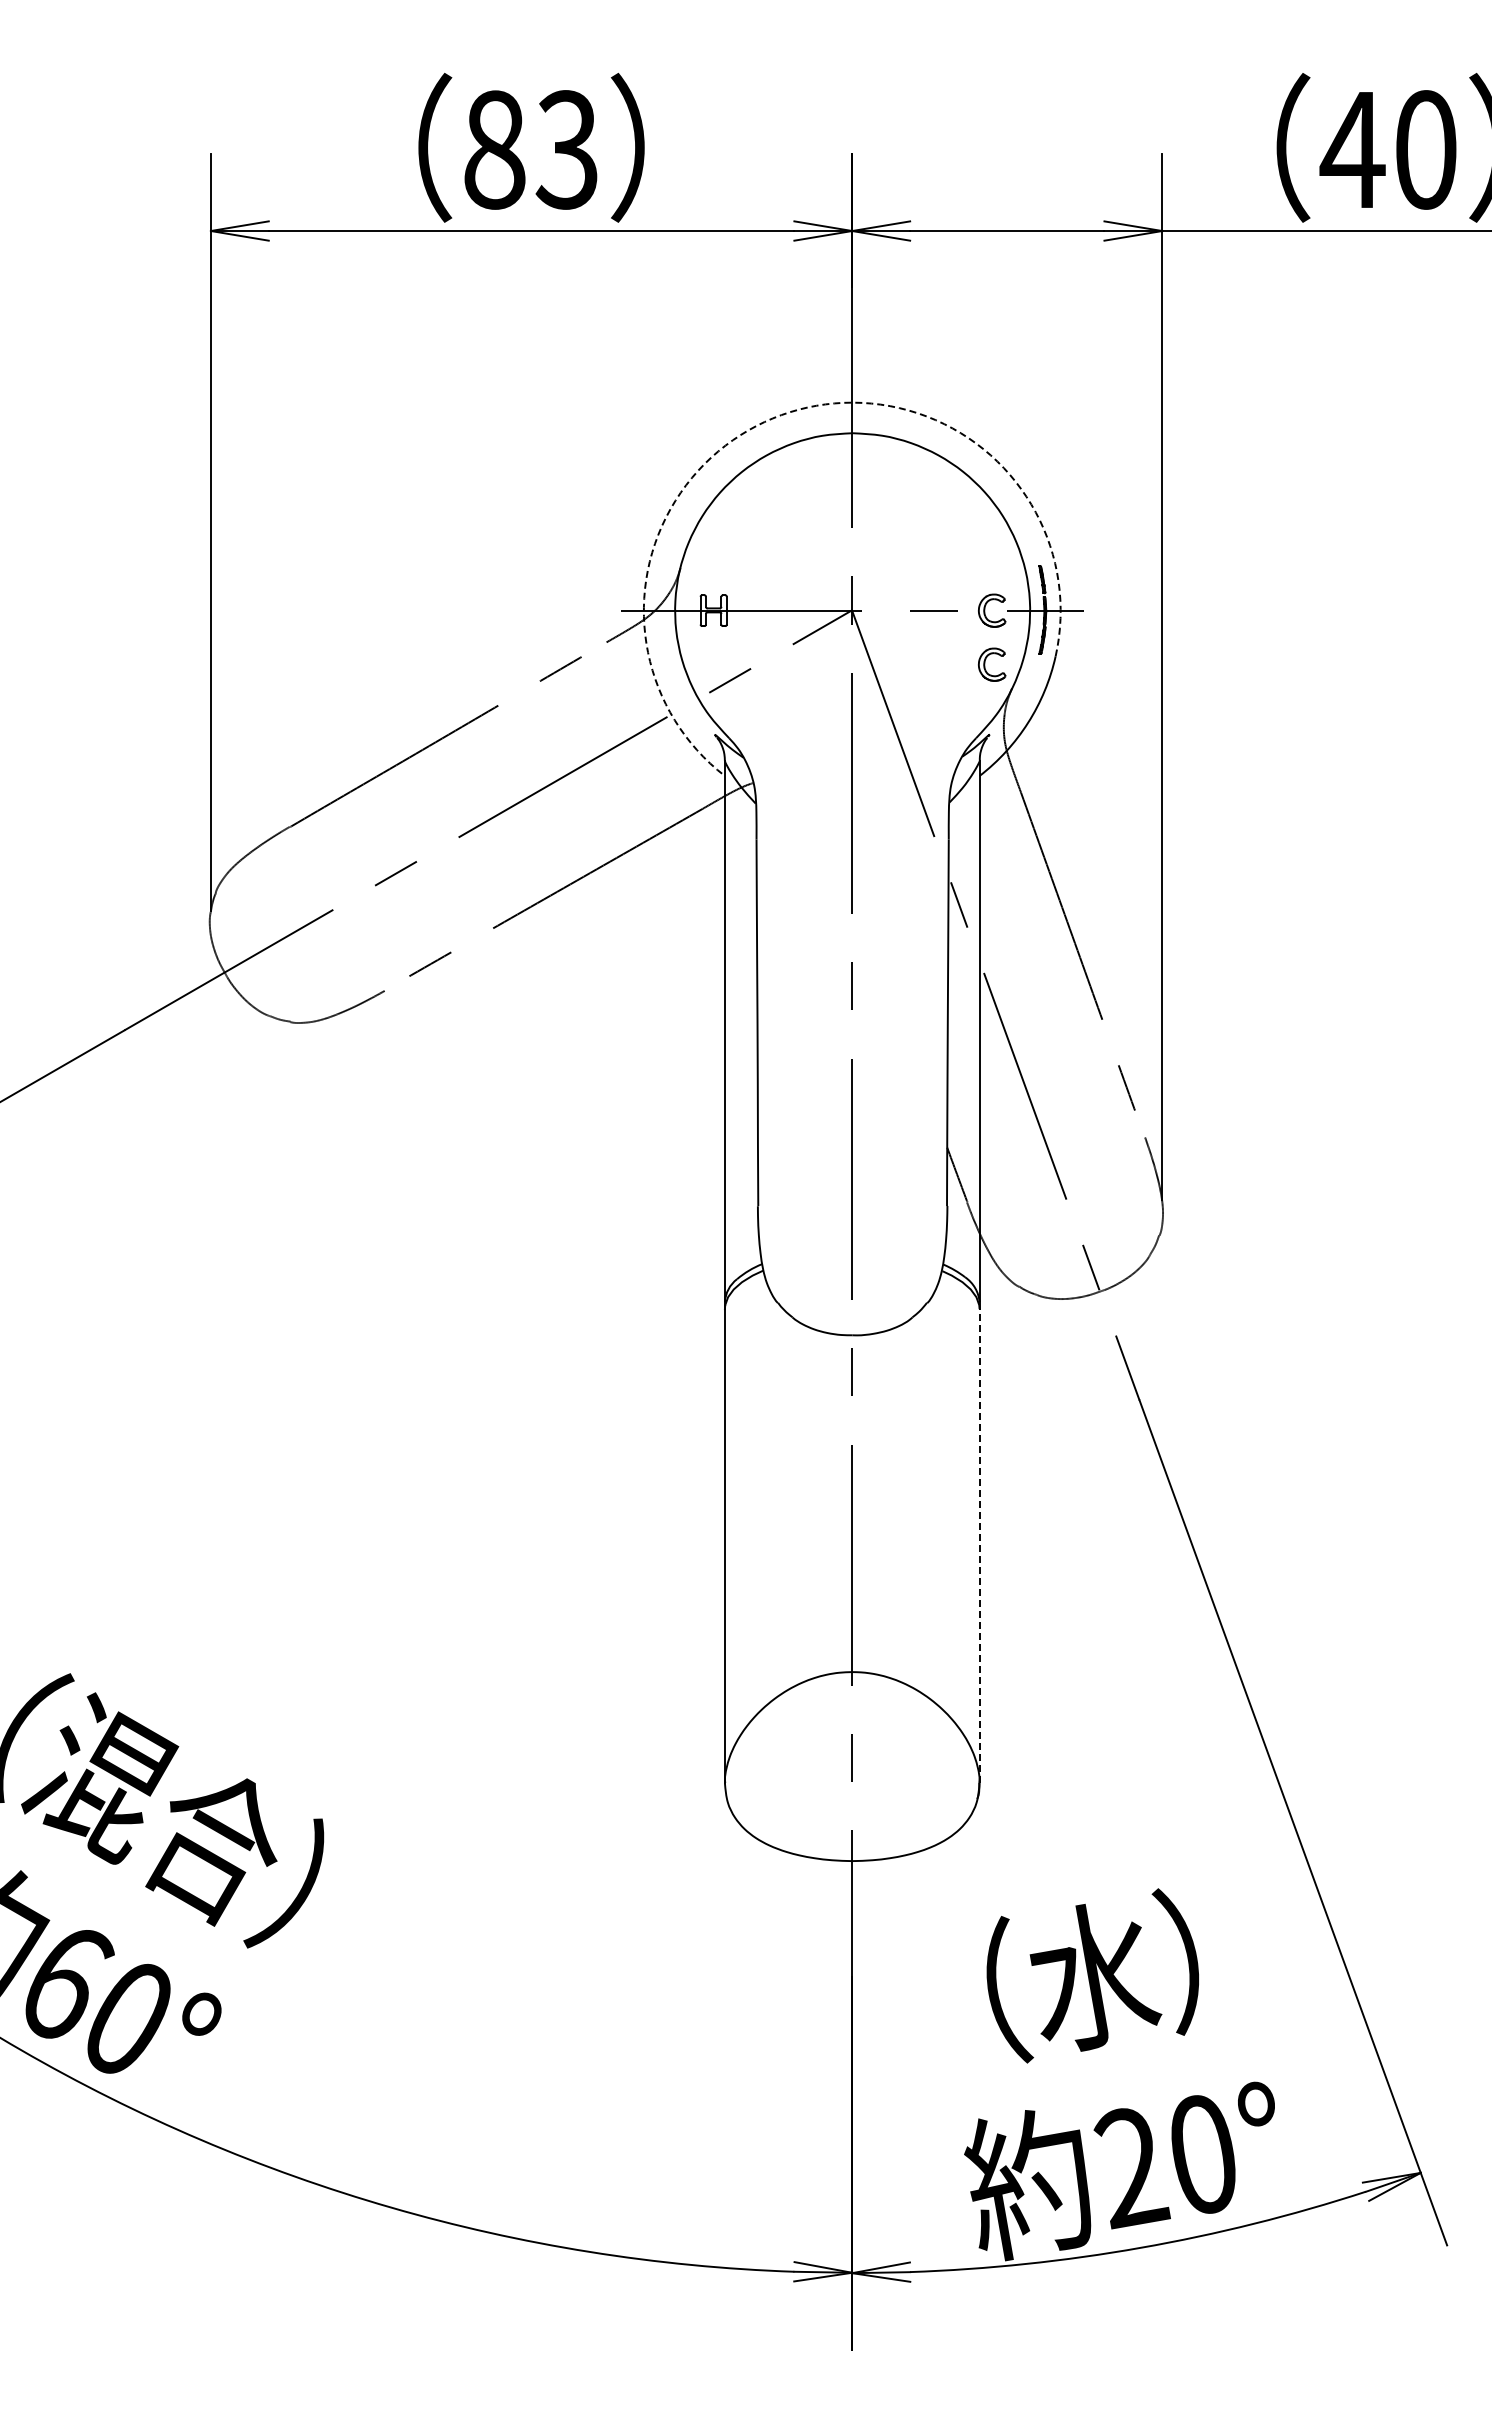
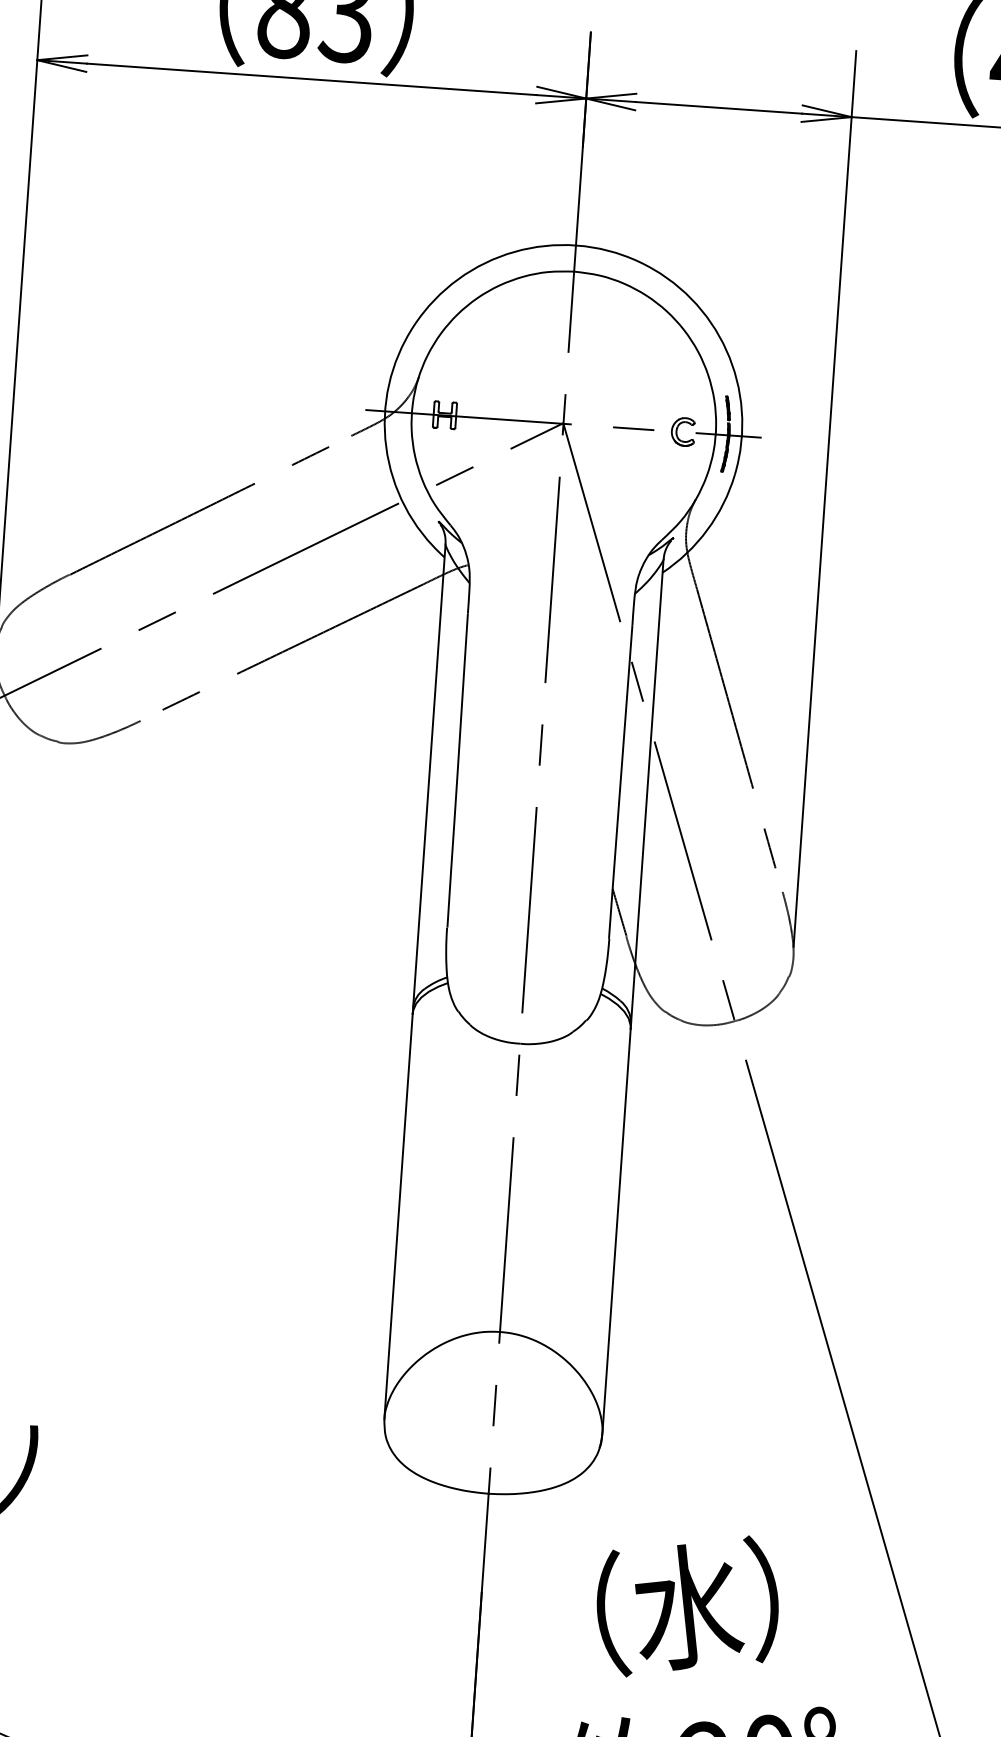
arc: (781, 415) -> (514, 252), dashed -> solid
part: (985, 664) -> (674, 477), removed
line: (979, 1546) -> (616, 1232), dashed -> solid

